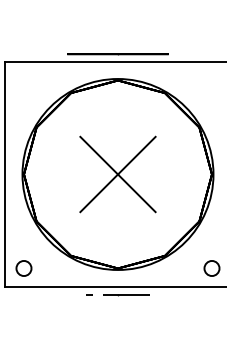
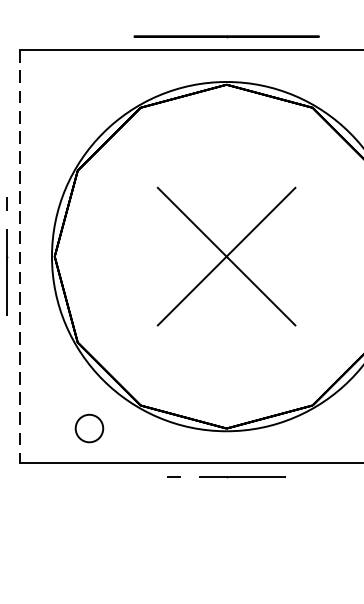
line: (5, 174) -> (20, 256), solid -> dashed
circle: (23, 268) -> (88, 428), moved

